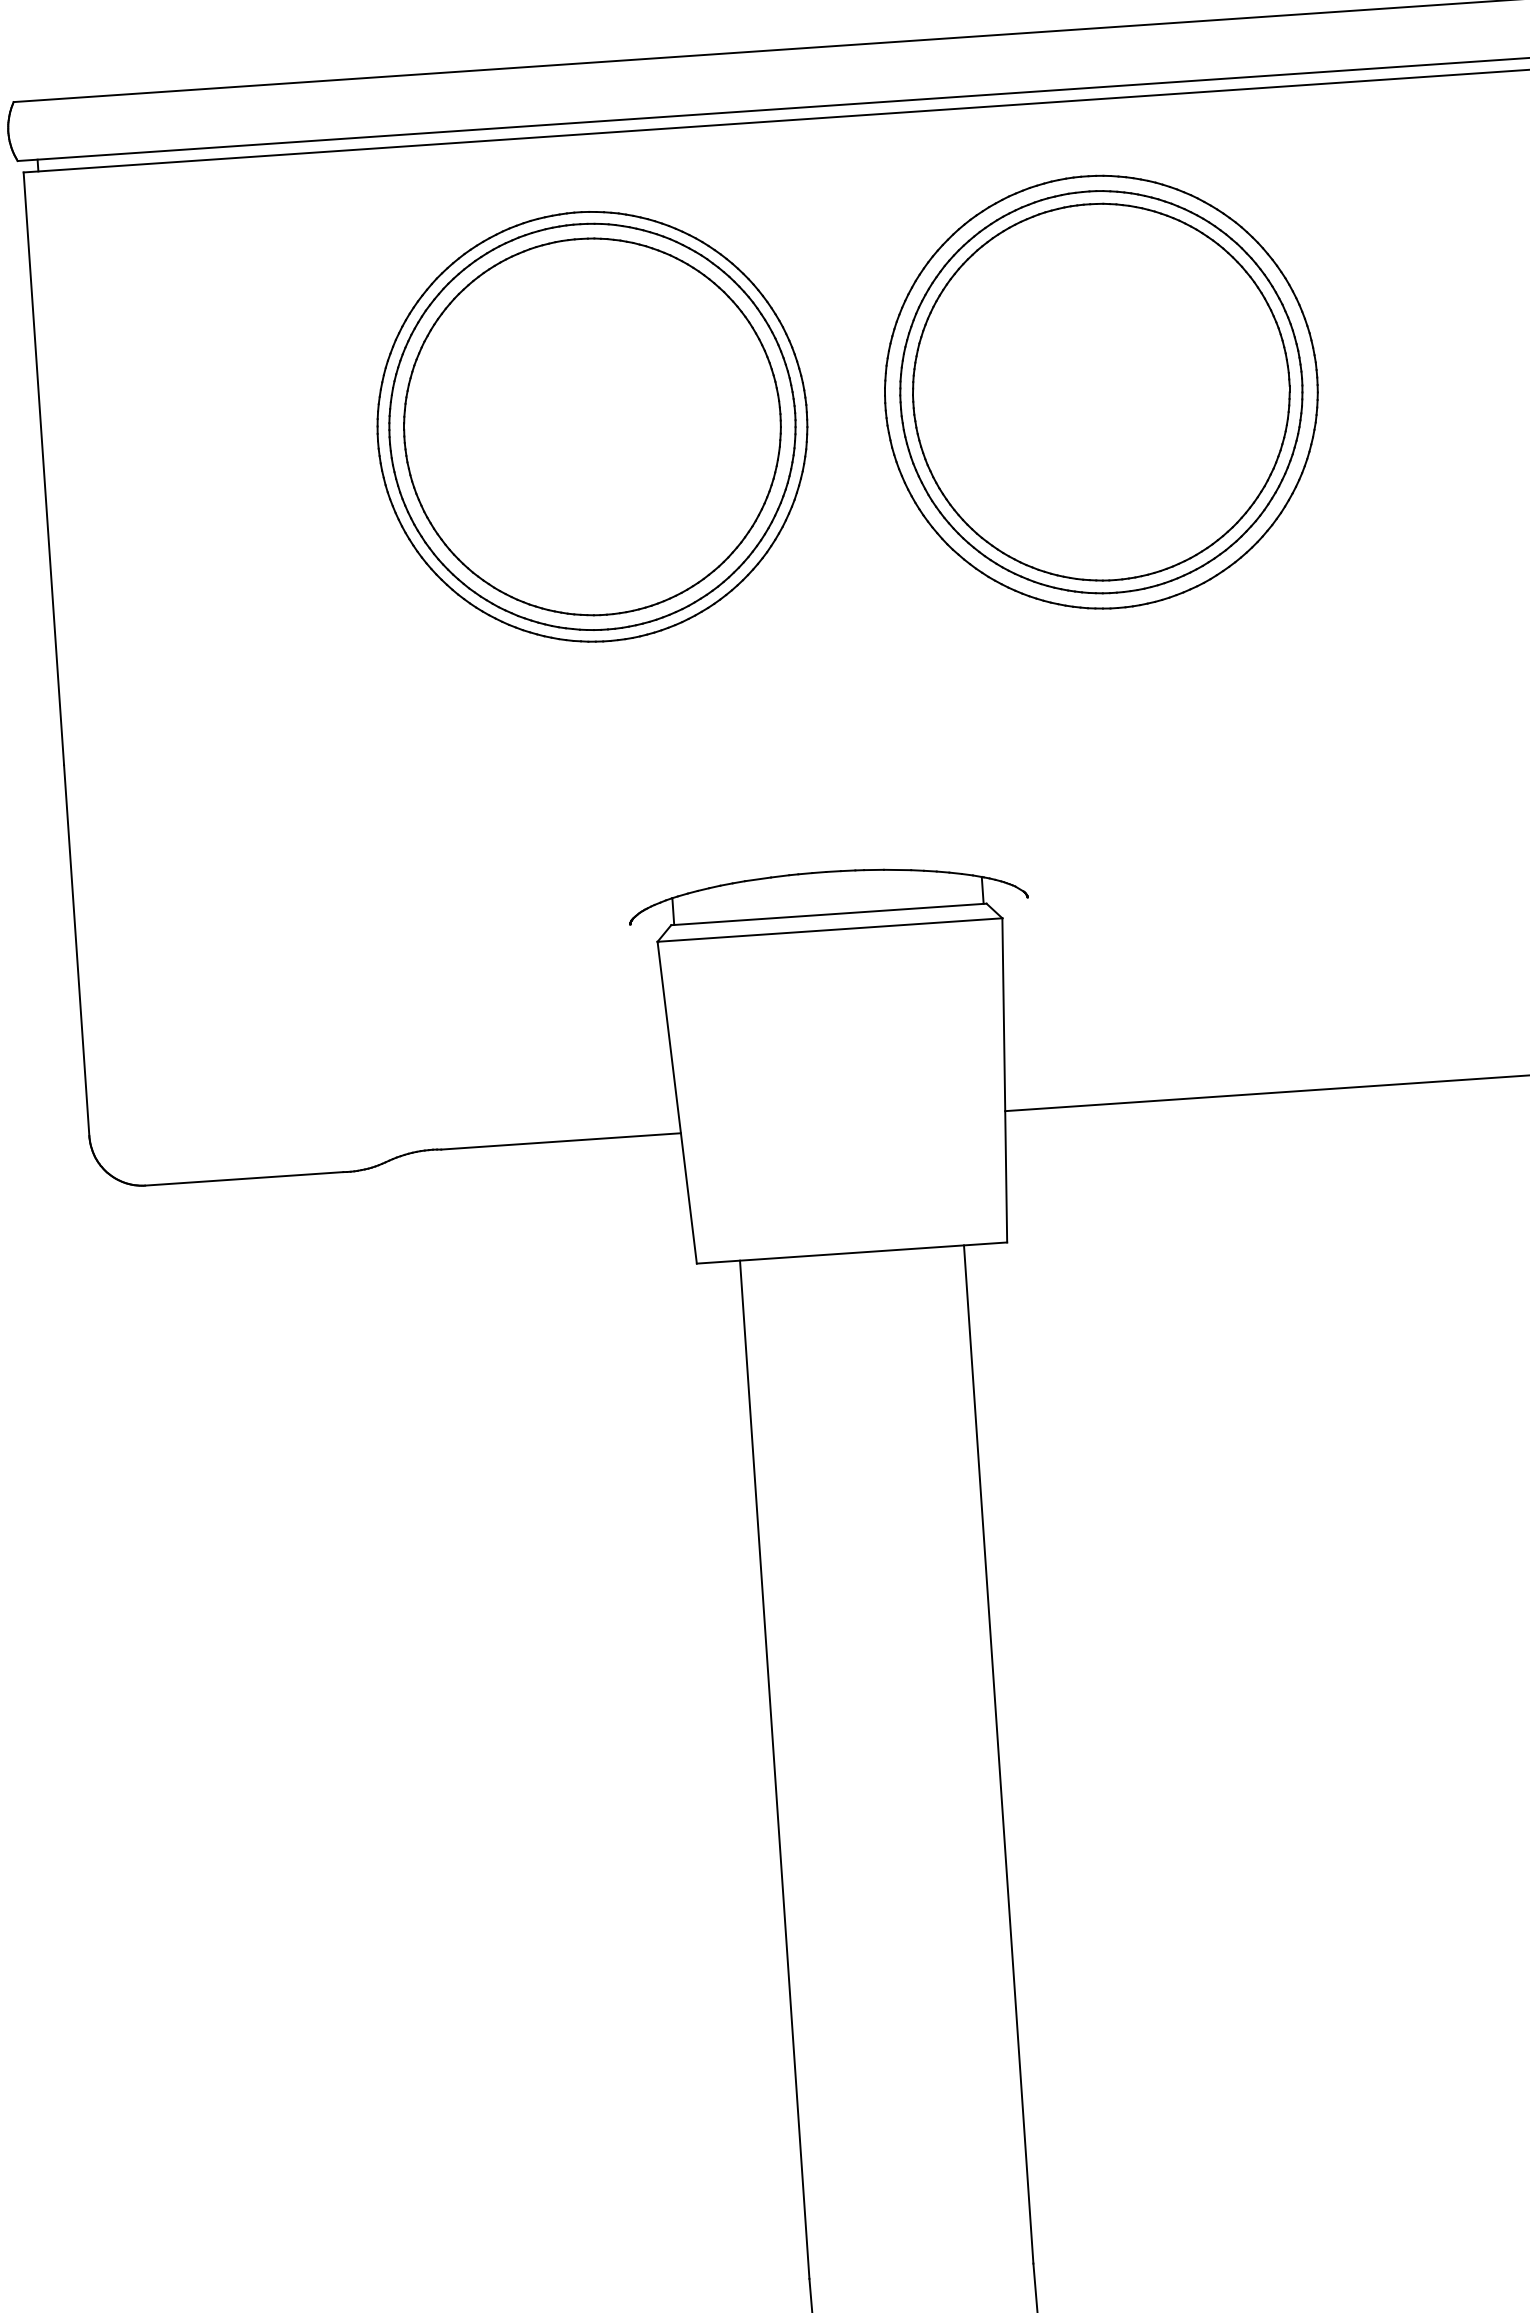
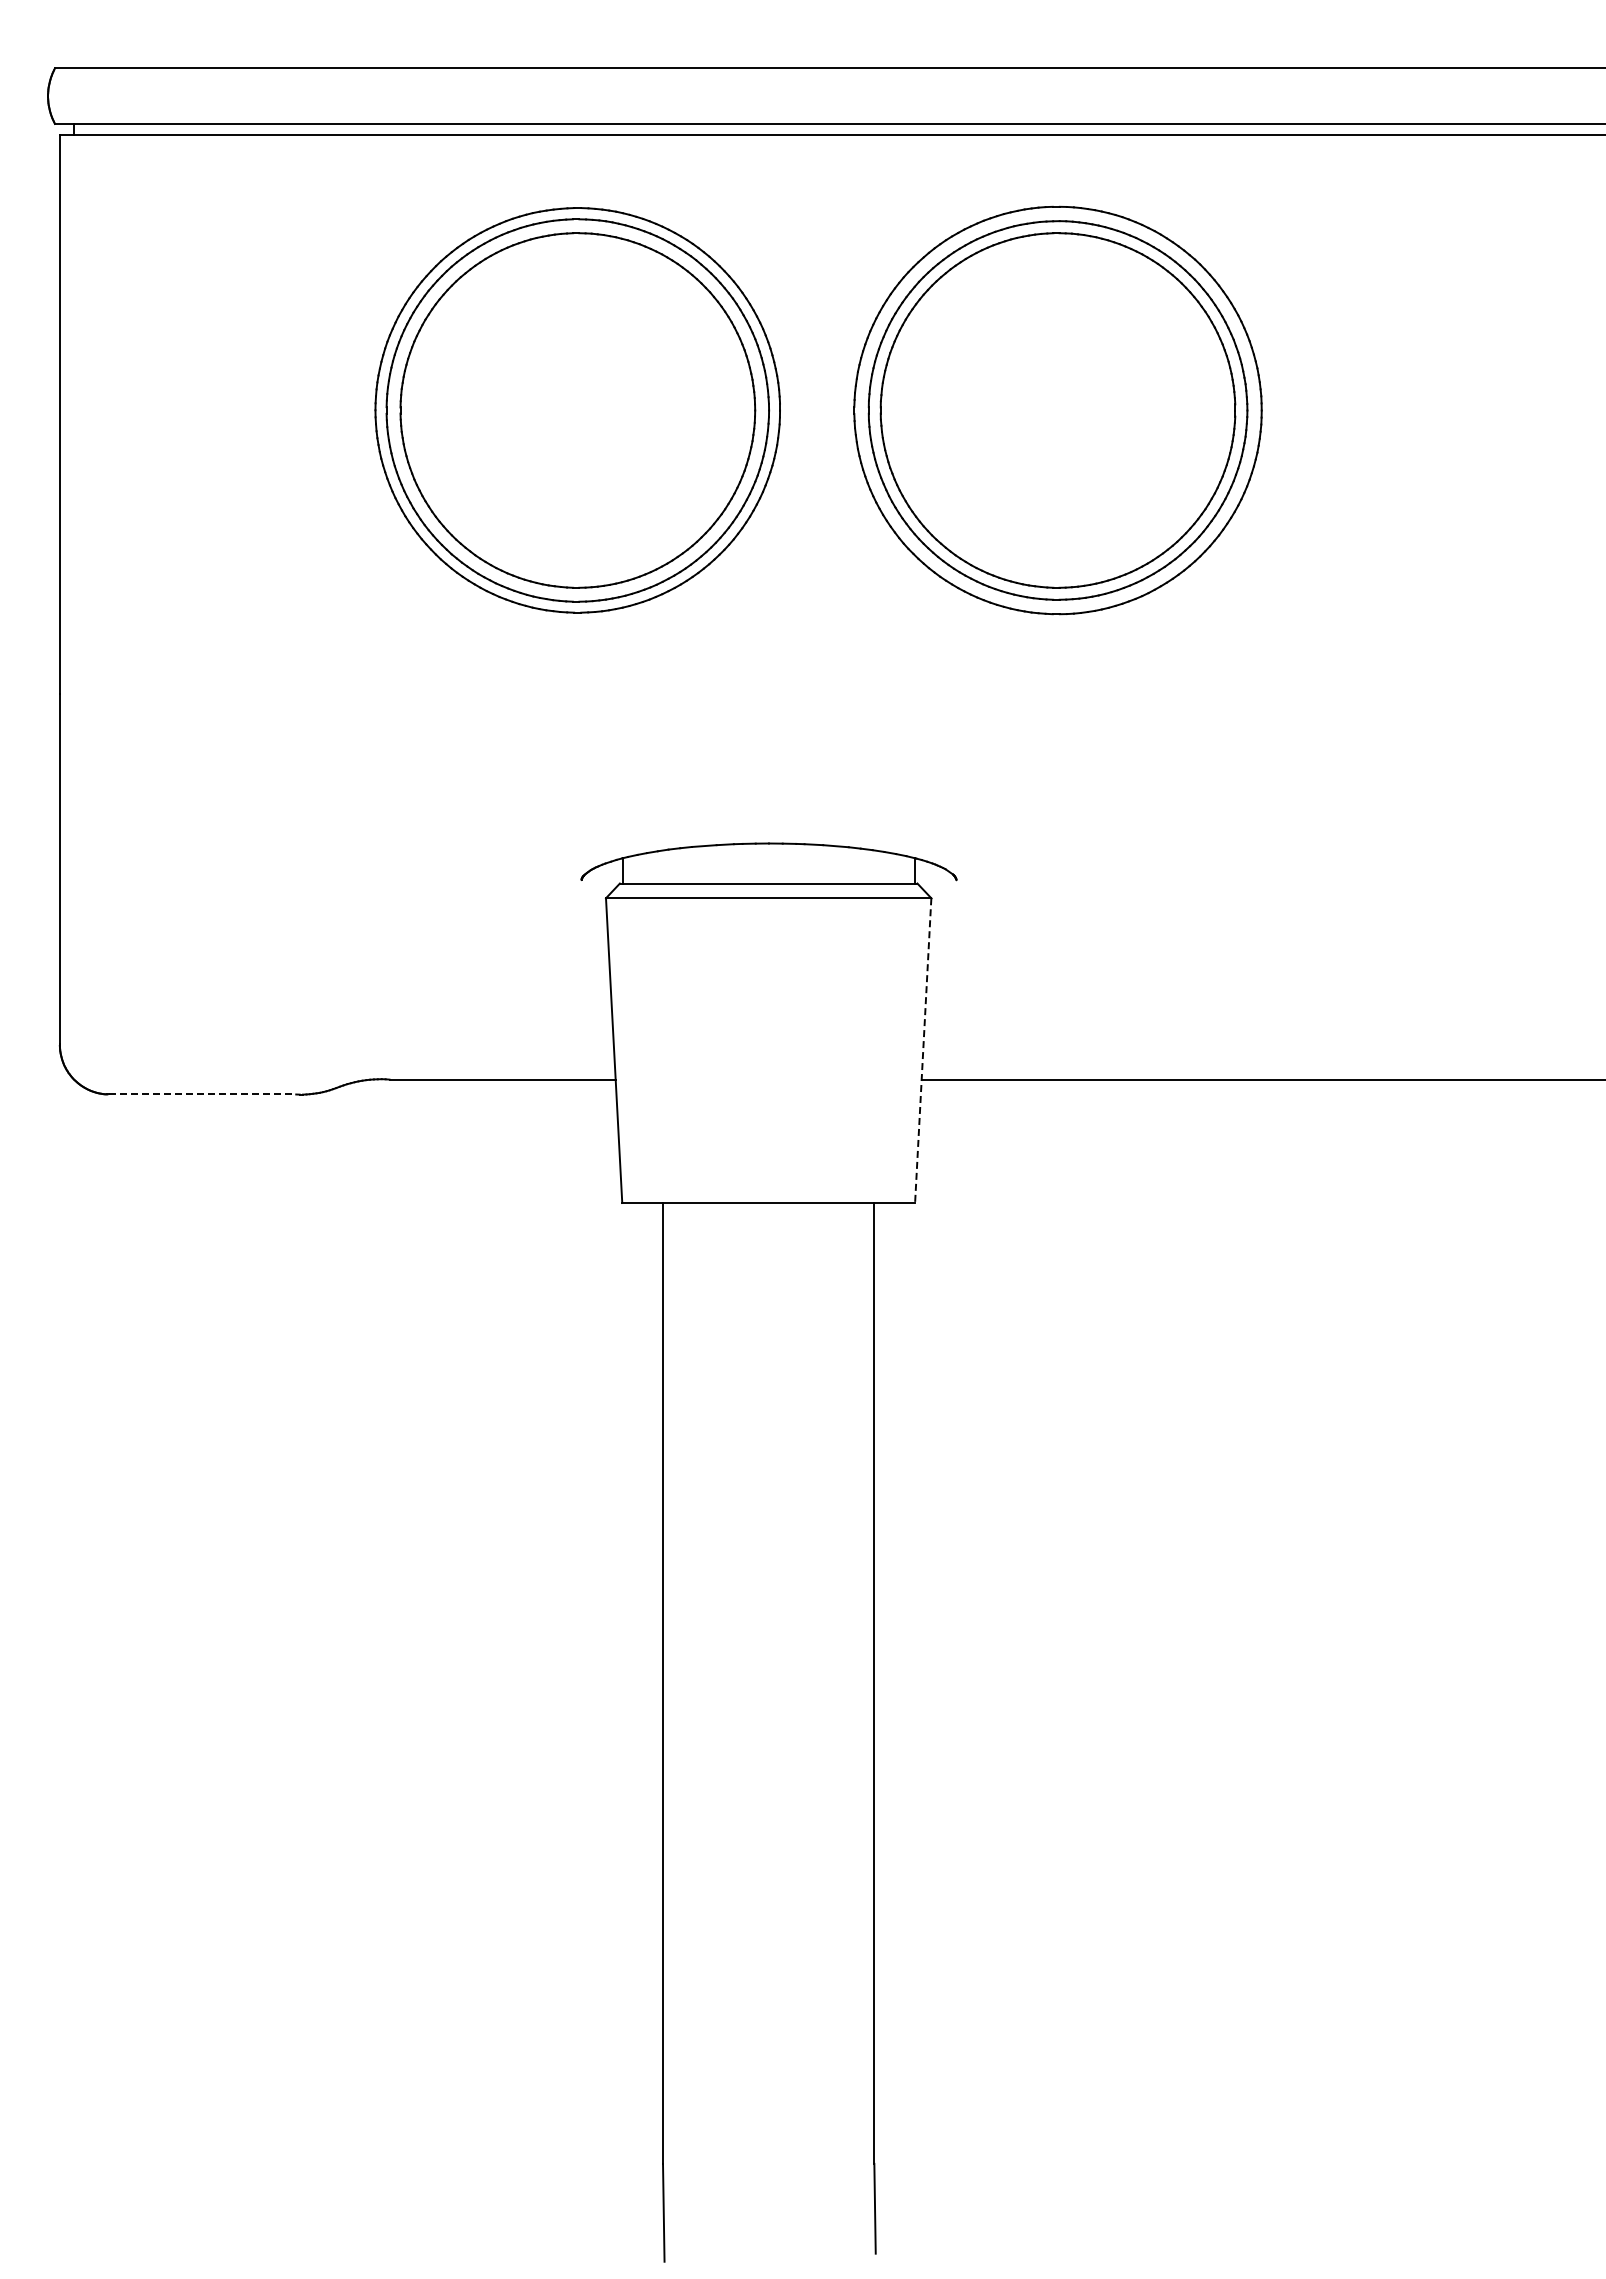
line: (1005, 1080) -> (923, 1050), solid -> dashed
line: (244, 1178) -> (202, 1094), solid -> dashed

